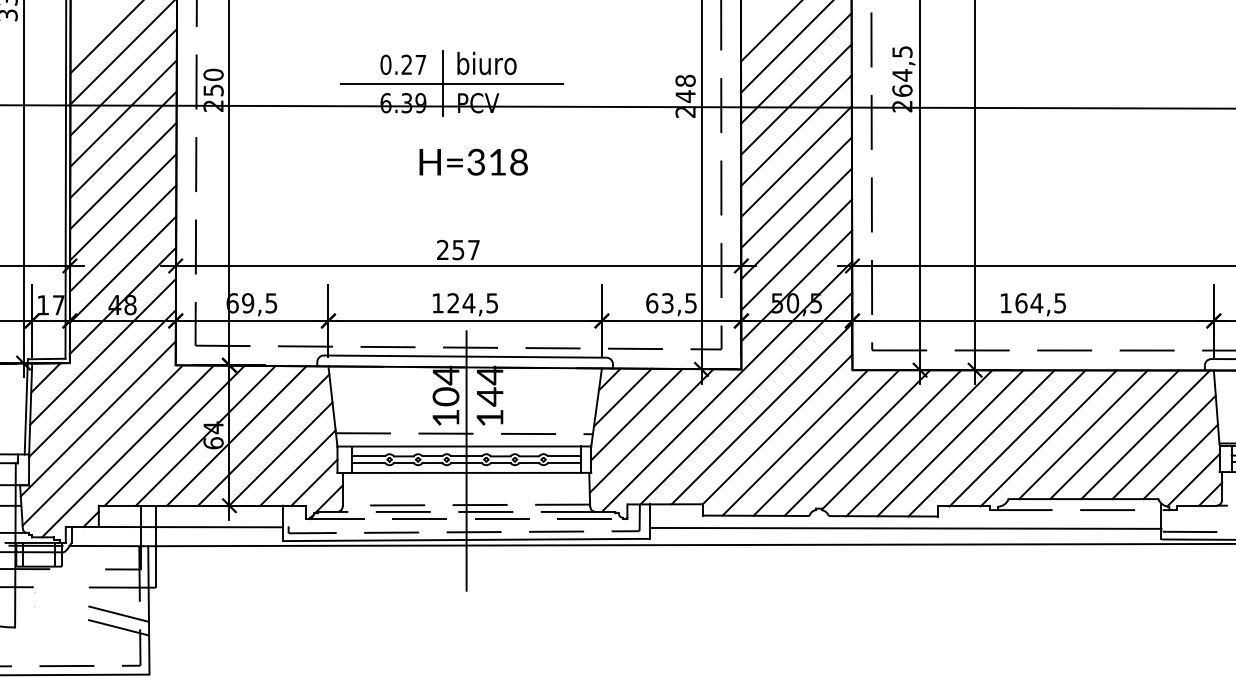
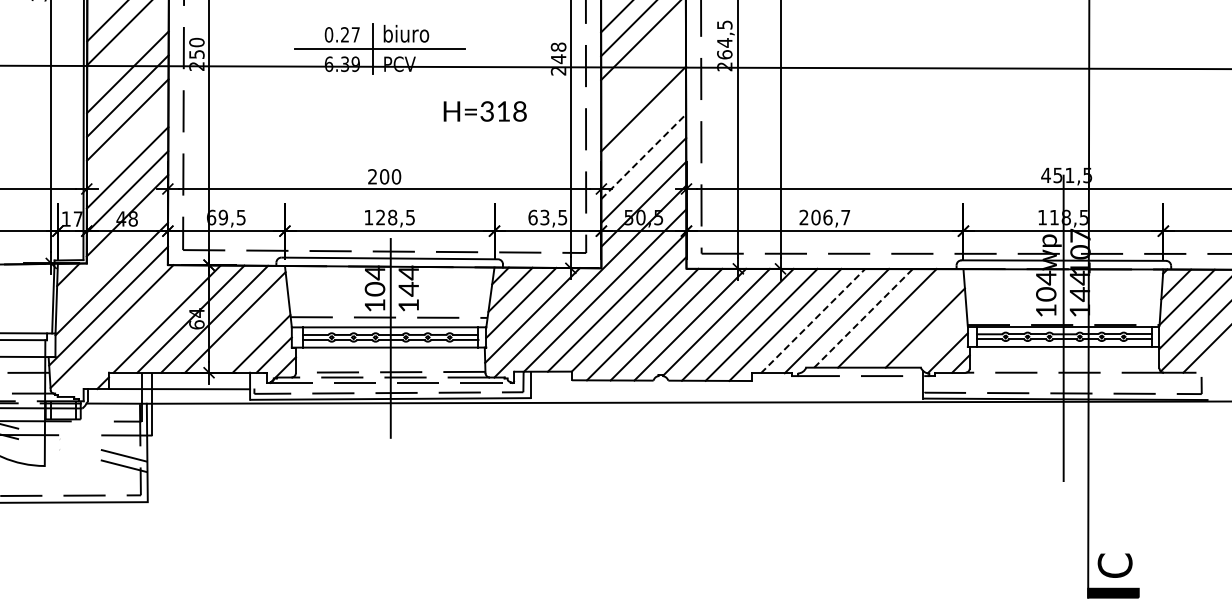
line: (123, 82) -> (127, 48), removed
line: (796, 99) -> (643, 61), removed
line: (796, 129) -> (643, 84), removed
text: (472, 162) -> (484, 111), moved
line: (796, 192) -> (643, 132), removed
line: (123, 206) -> (127, 143), removed
line: (796, 223) -> (643, 156), solid -> dashed
text: (466, 249) -> (390, 176), 257 -> 200
text: (468, 303) -> (392, 217), 124,5 -> 128,5
text: (1032, 303) -> (824, 217), 164,5 -> 206,7
line: (103, 351) -> (112, 254), removed
line: (1144, 433) -> (910, 317), removed
line: (1083, 434) -> (863, 318), solid -> dashed
line: (1018, 438) -> (813, 321), solid -> dashed
line: (128, 450) -> (131, 330), removed
line: (280, 453) -> (248, 332), removed
line: (1179, 461) -> (937, 338), removed
line: (905, 527) -> (727, 389), removed

